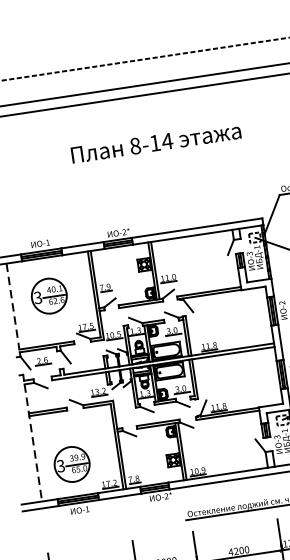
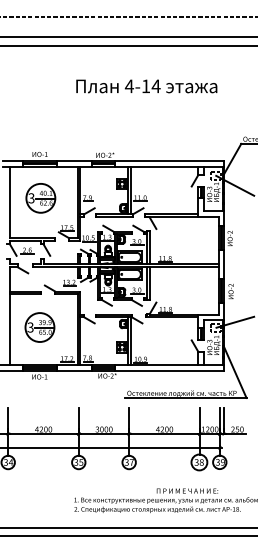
text: (134, 146) -> (128, 86), 8-14 -> 4-14
line: (12, 306) -> (9, 202), dashed -> solid
line: (32, 443) -> (9, 316), dashed -> solid
part: (71, 464) -> (39, 327), moved

